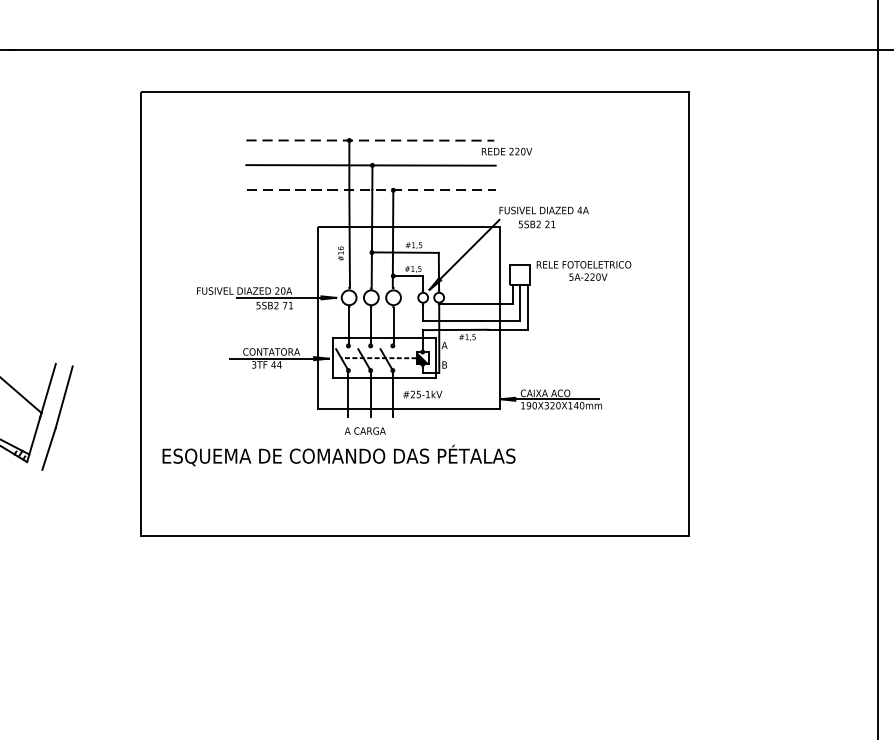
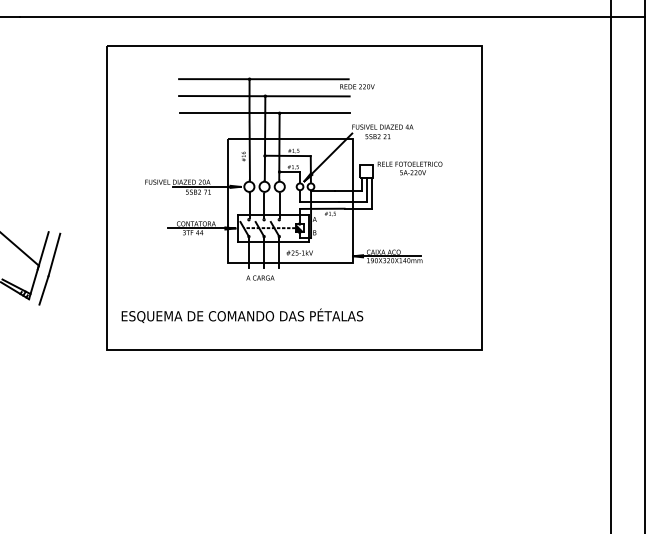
line: (369, 140) -> (263, 79), dashed -> solid
line: (372, 190) -> (265, 113), dashed -> solid
text: (339, 455) -> (242, 315), moved

